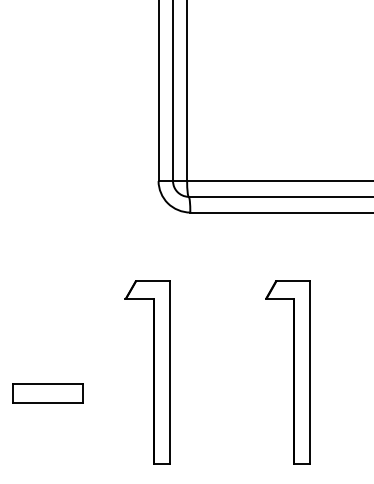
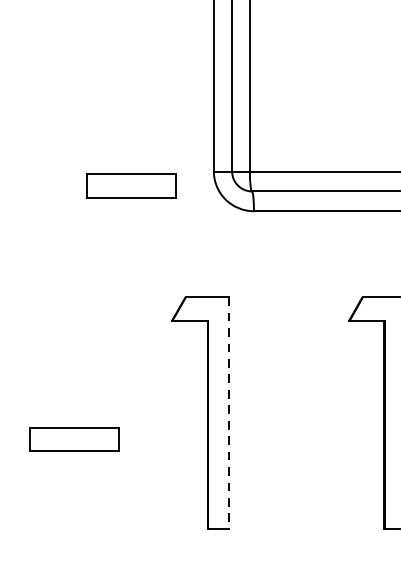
part: (92, 192) -> (130, 185), added
line: (170, 372) -> (228, 413), solid -> dashed

